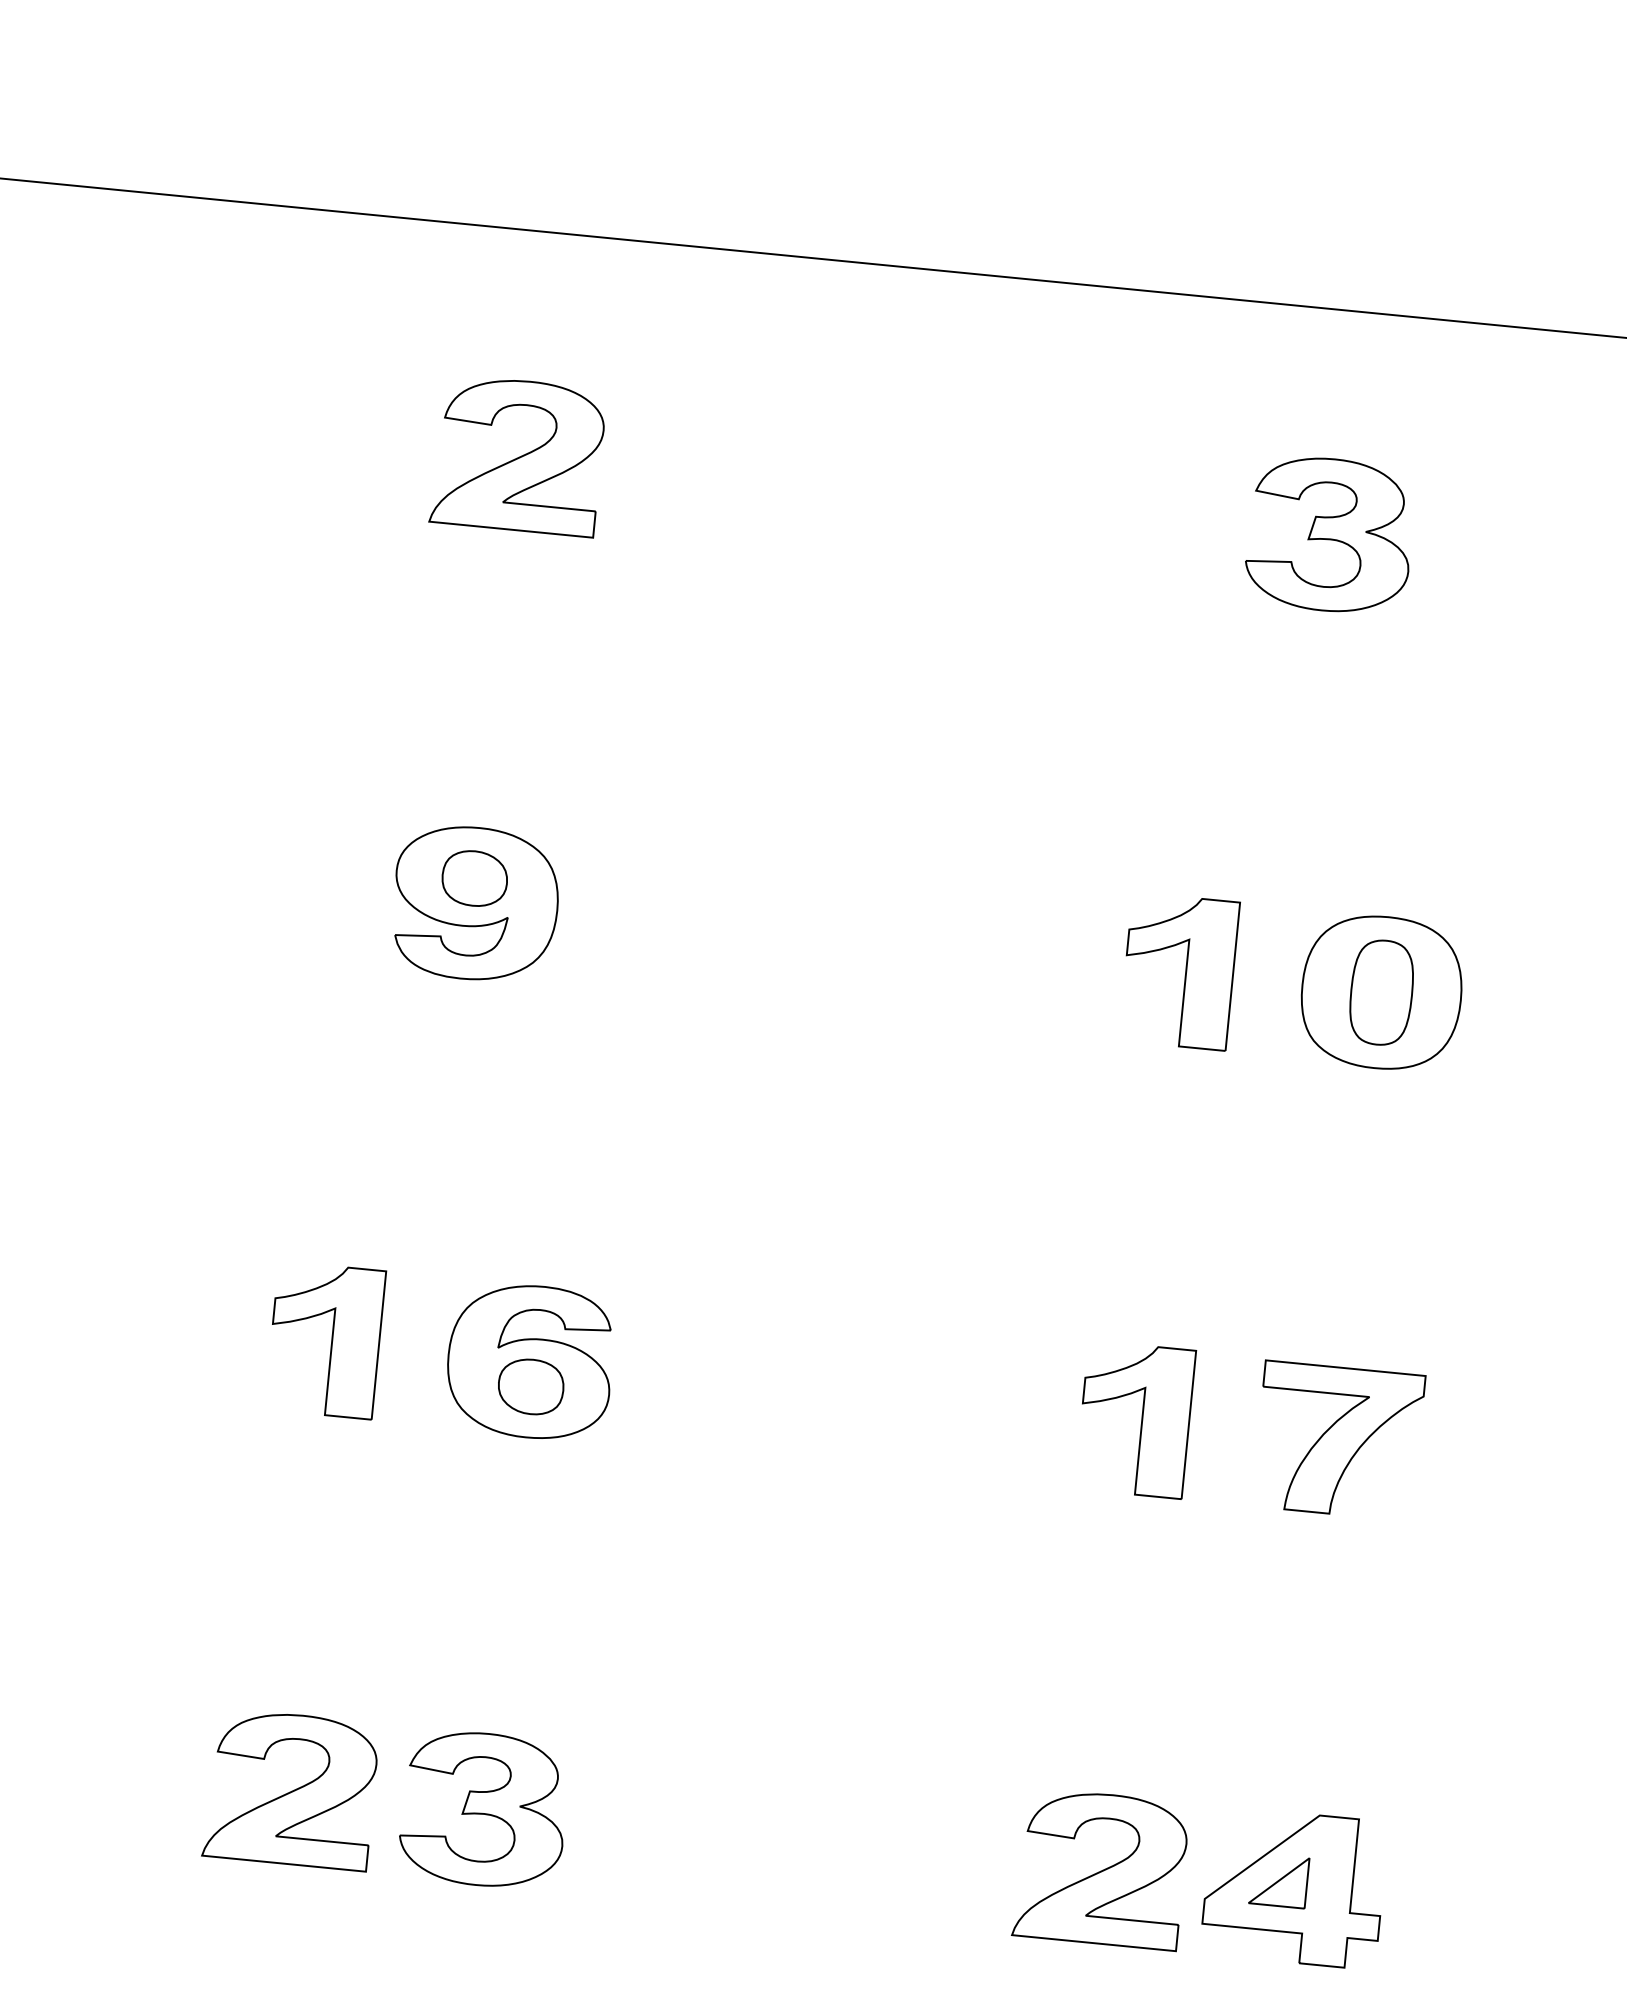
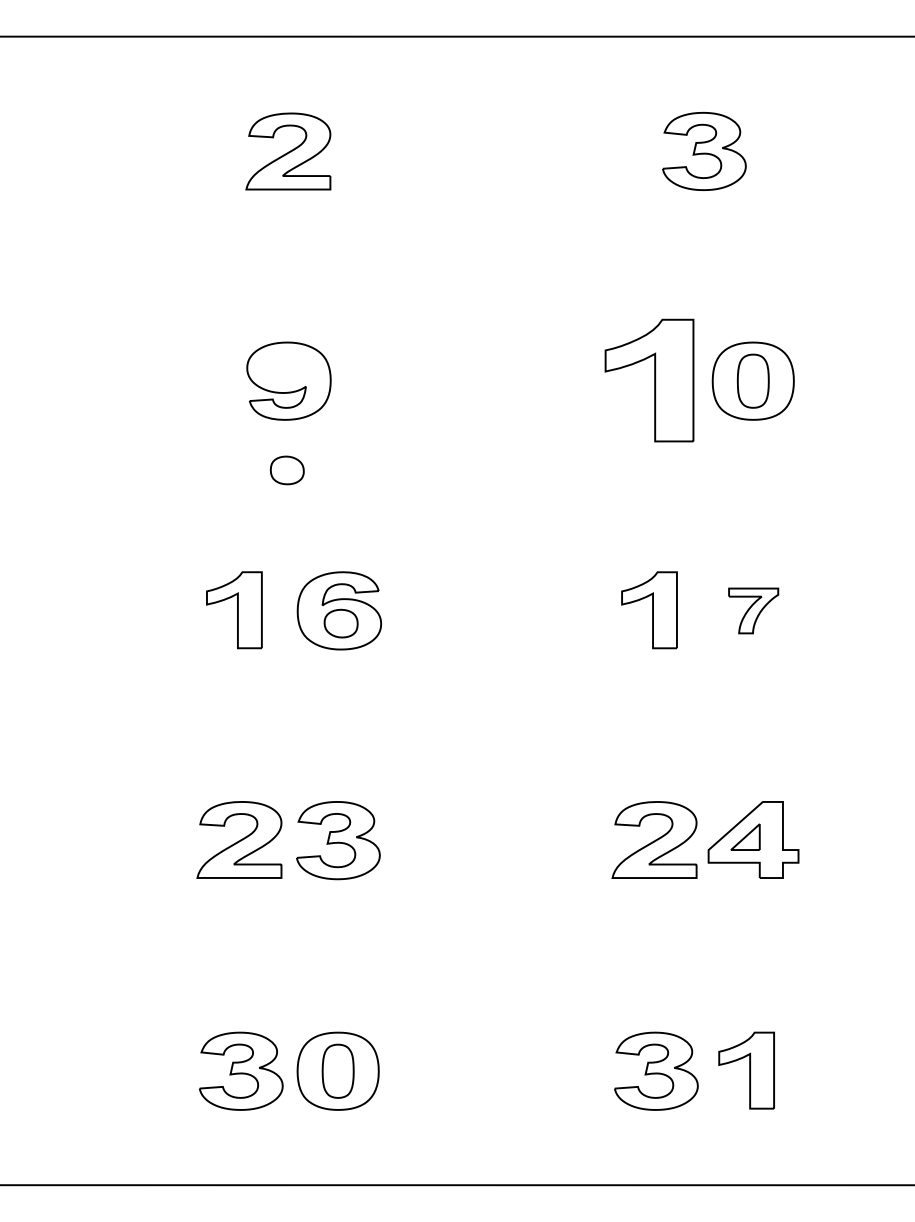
part: (473, 878) -> (286, 470), moved
part: (1179, 971) -> (649, 380), size x1.6
part: (1338, 1440) -> (753, 610), size x0.6

